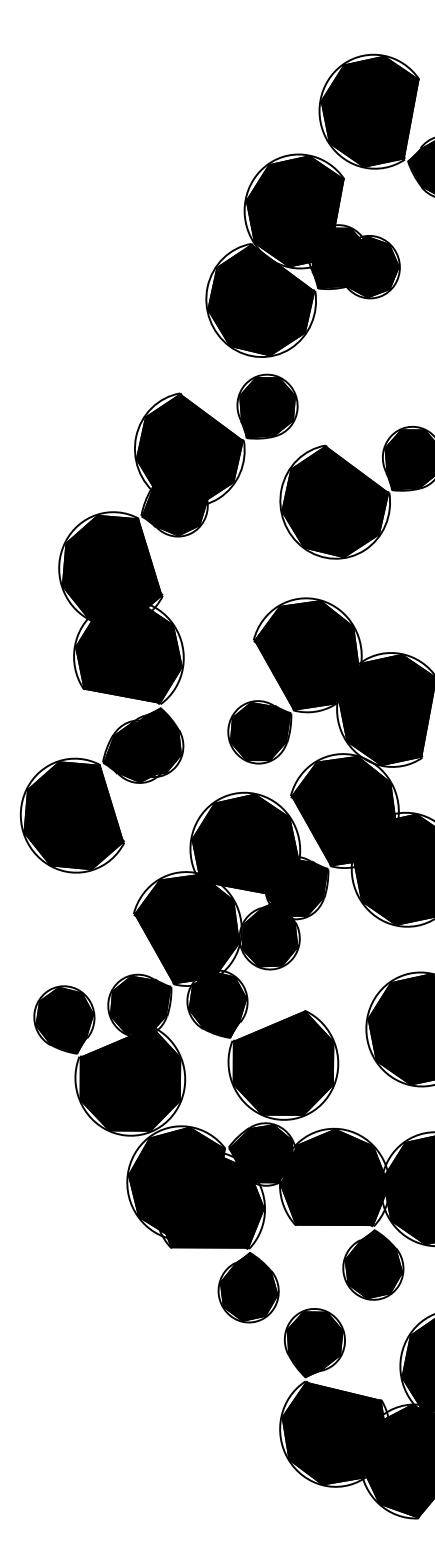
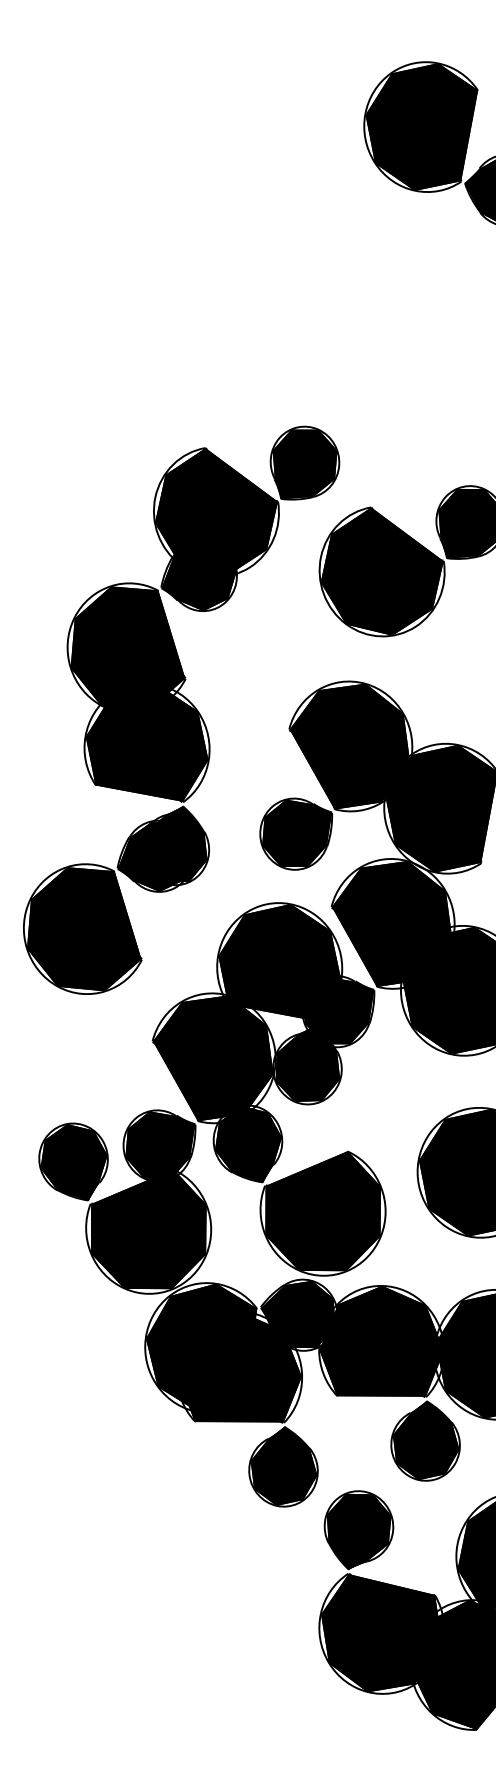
part: (302, 255) -> (344, 290), removed

